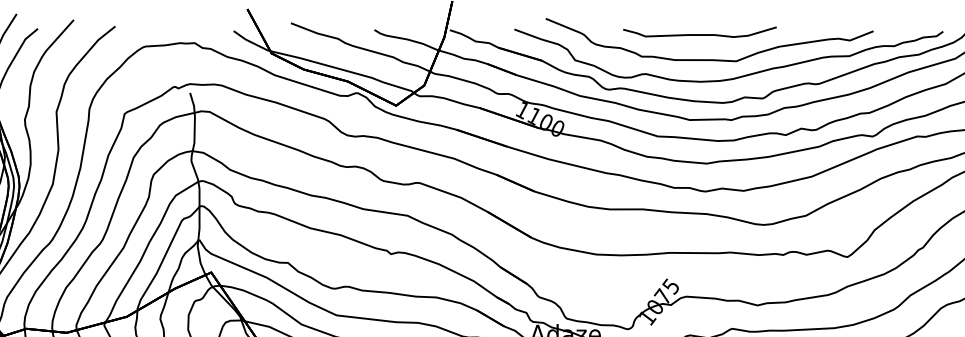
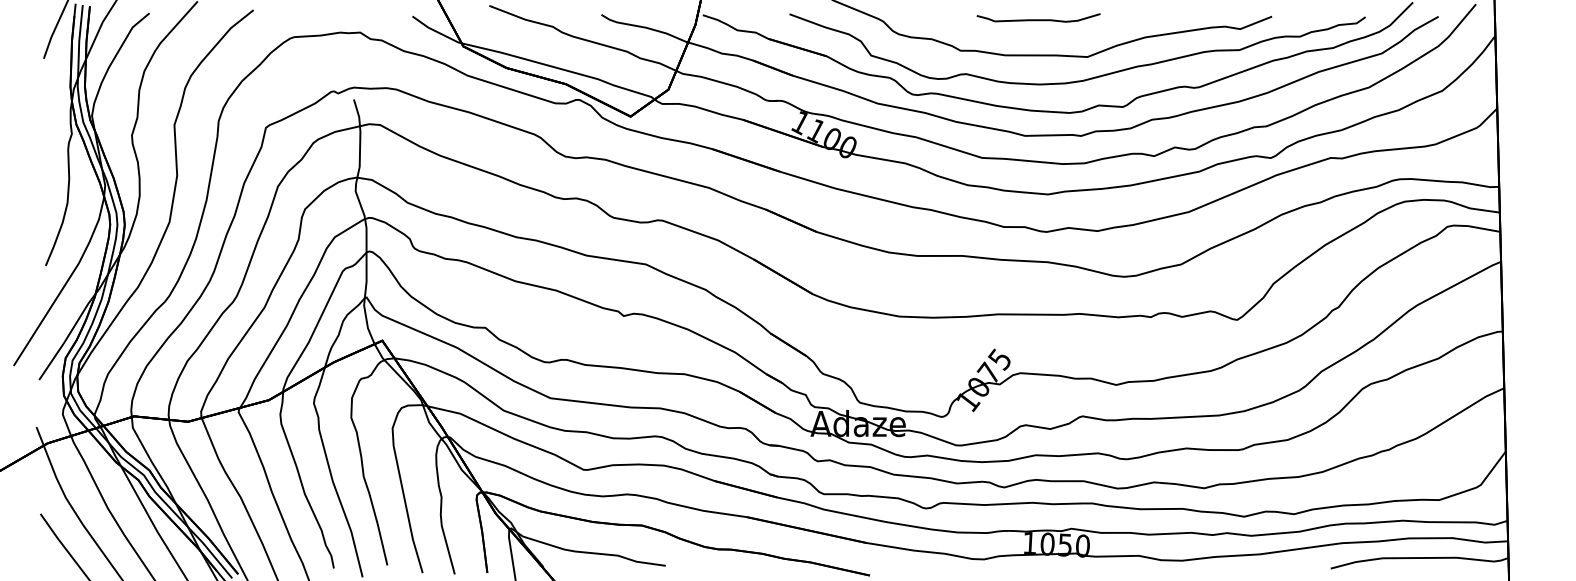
part: (699, 31) -> (1038, 17), size x0.6

